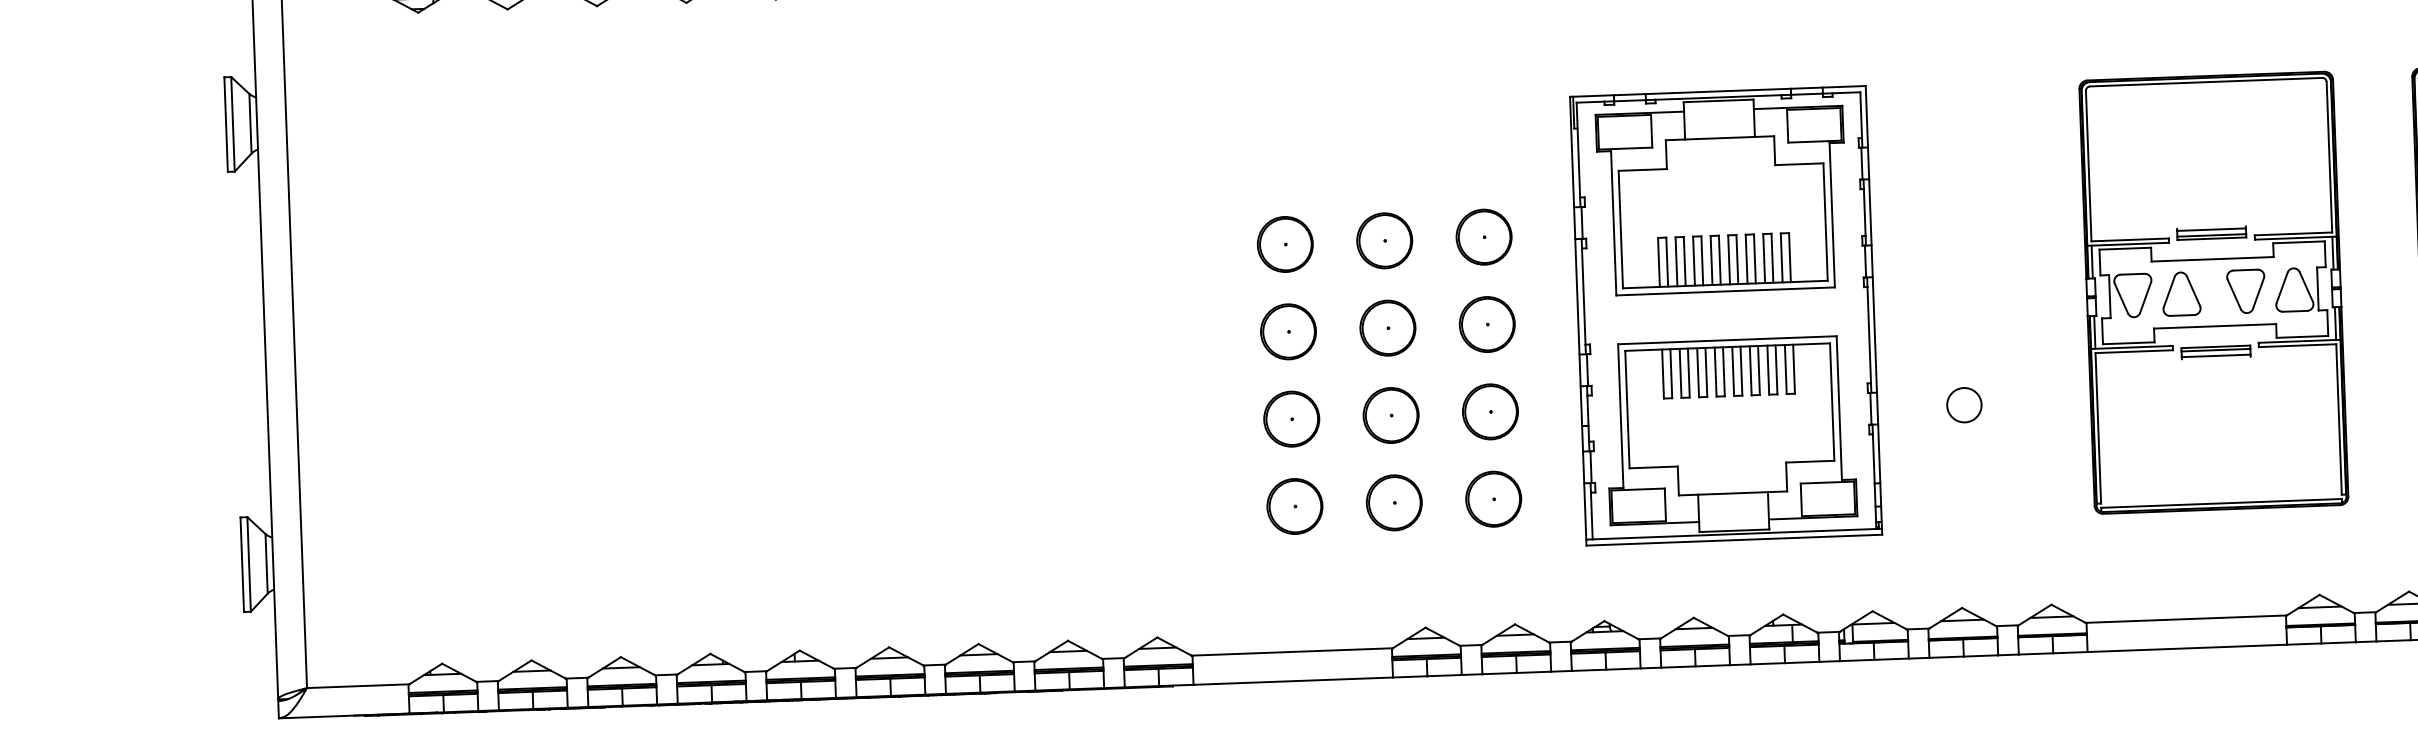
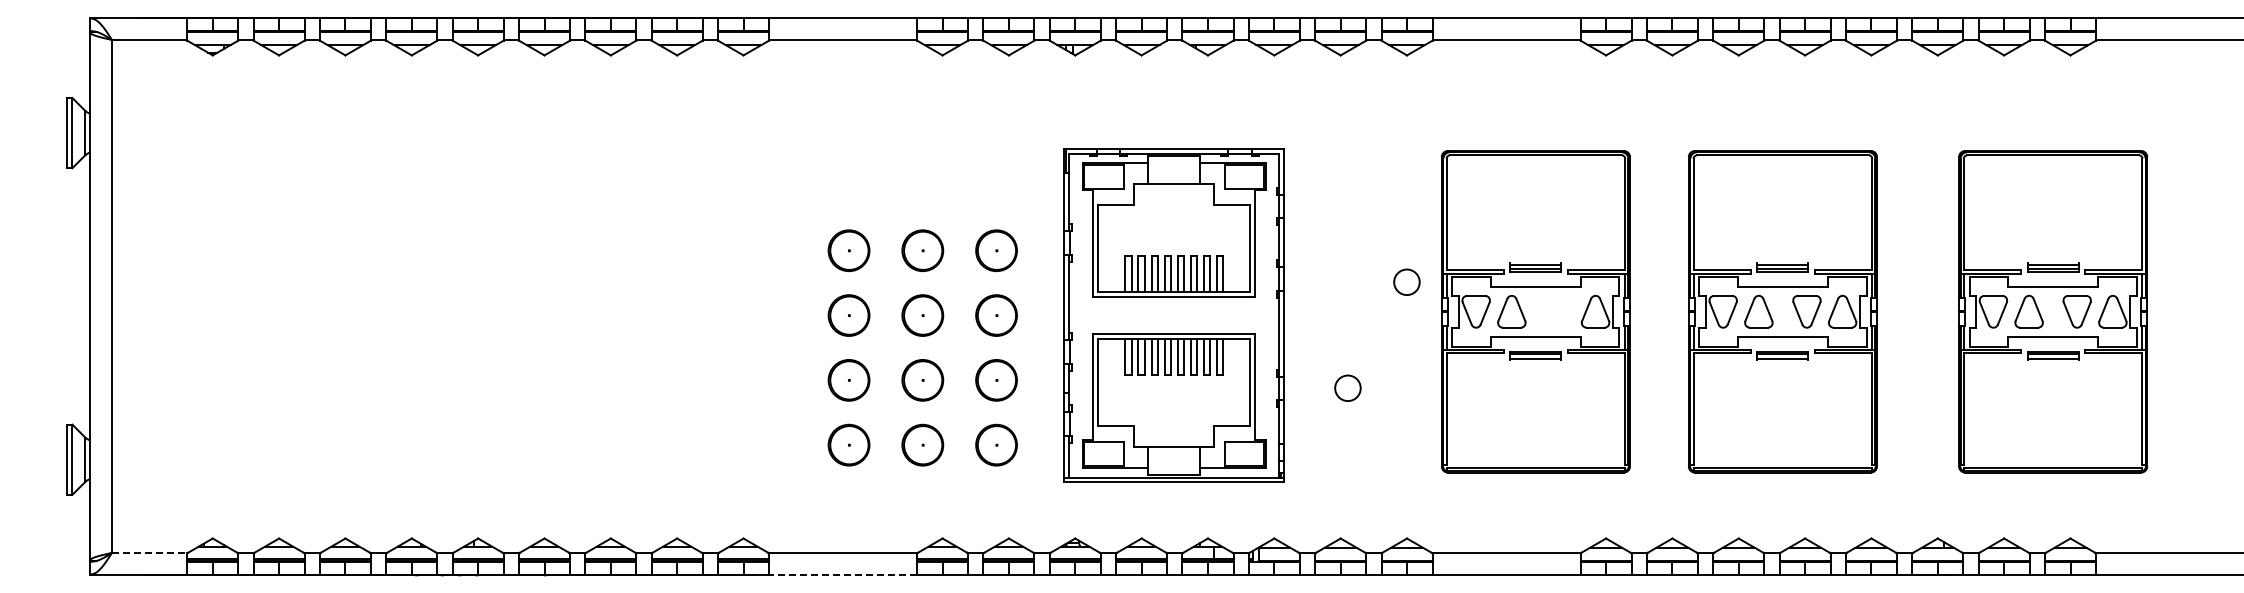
circle: (2038, 258) -> (1406, 281), added
part: (2245, 291) -> (1559, 311), removed
line: (1292, 681) -> (842, 574), solid -> dashed
line: (357, 685) -> (149, 552), solid -> dashed

